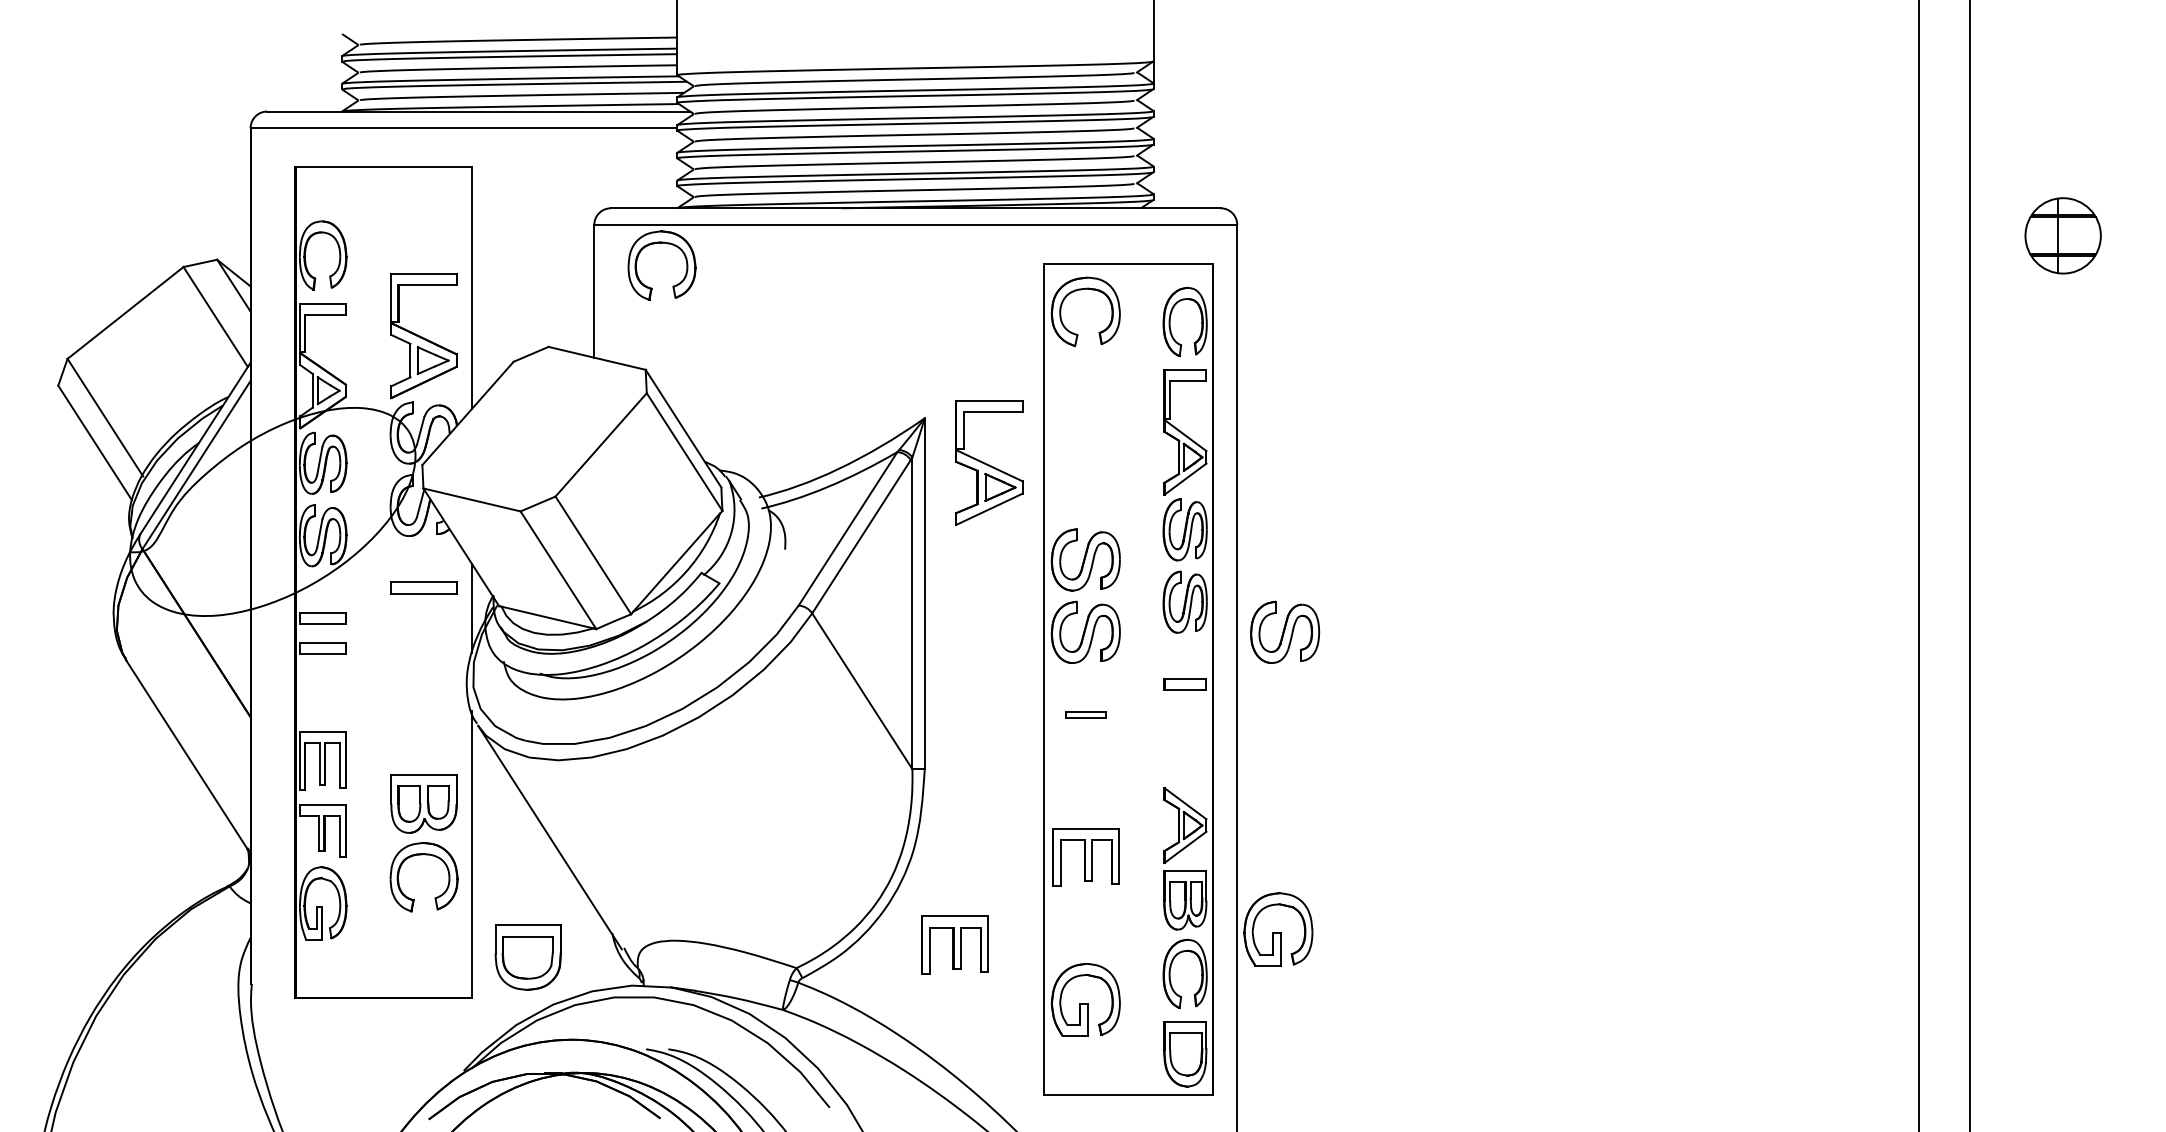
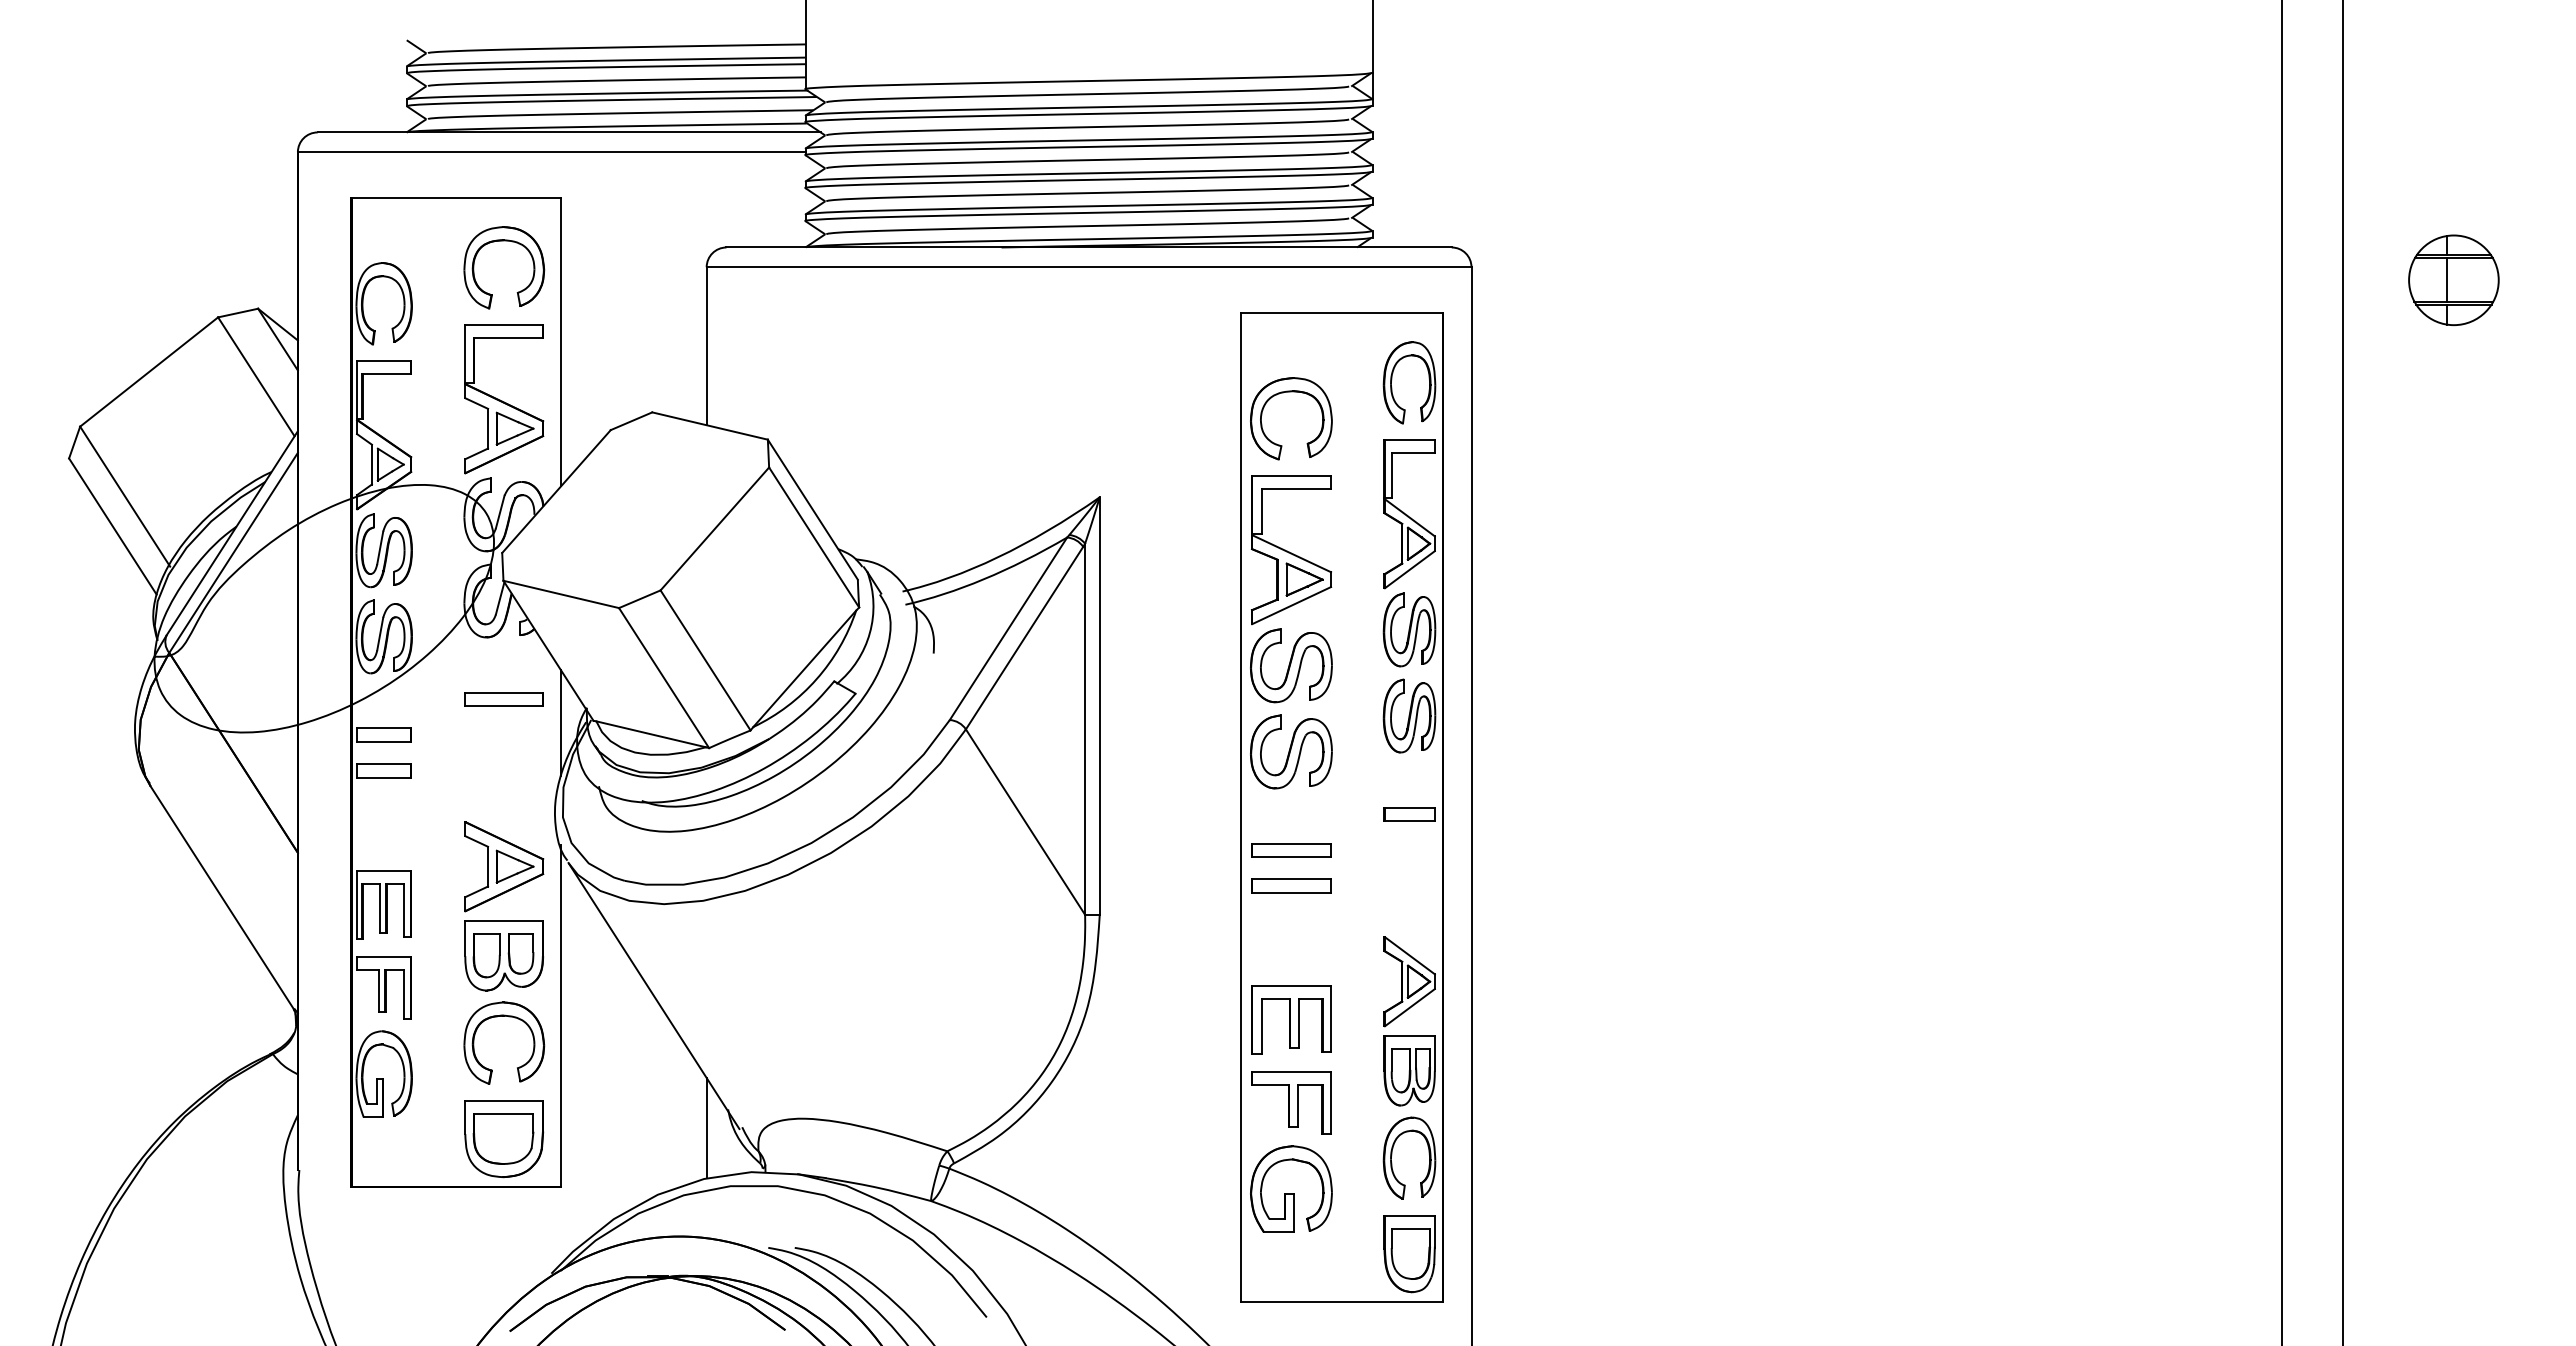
part: (662, 243) -> (504, 241), moved
part: (1085, 289) -> (1291, 392), moved
part: (989, 463) -> (1291, 550), moved
part: (1285, 631) -> (1528, 751), removed
part: (1085, 715) -> (1291, 850), size x1.67
part: (424, 728) -> (504, 866), added
part: (1085, 744) -> (1291, 885), added
part: (1085, 927) -> (1291, 1102), added
part: (1278, 928) -> (1520, 1104), removed
part: (954, 944) -> (1135, 1123), removed
line: (594, 948) -> (706, 1127), added
part: (528, 958) -> (504, 1139), moved

